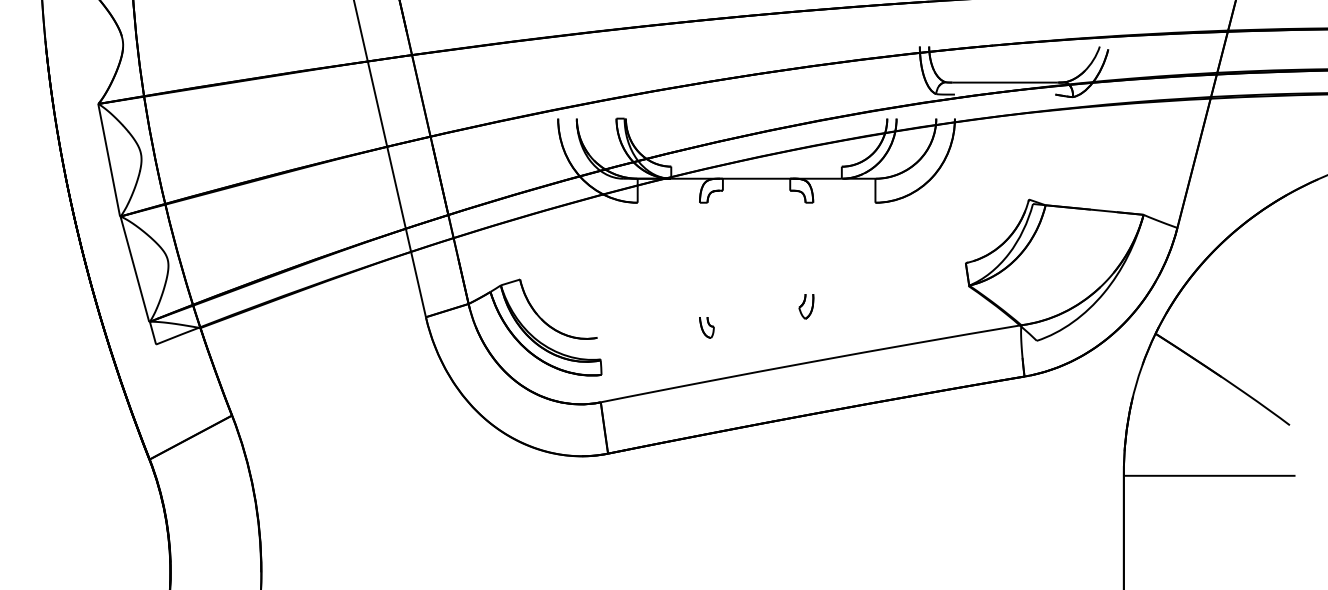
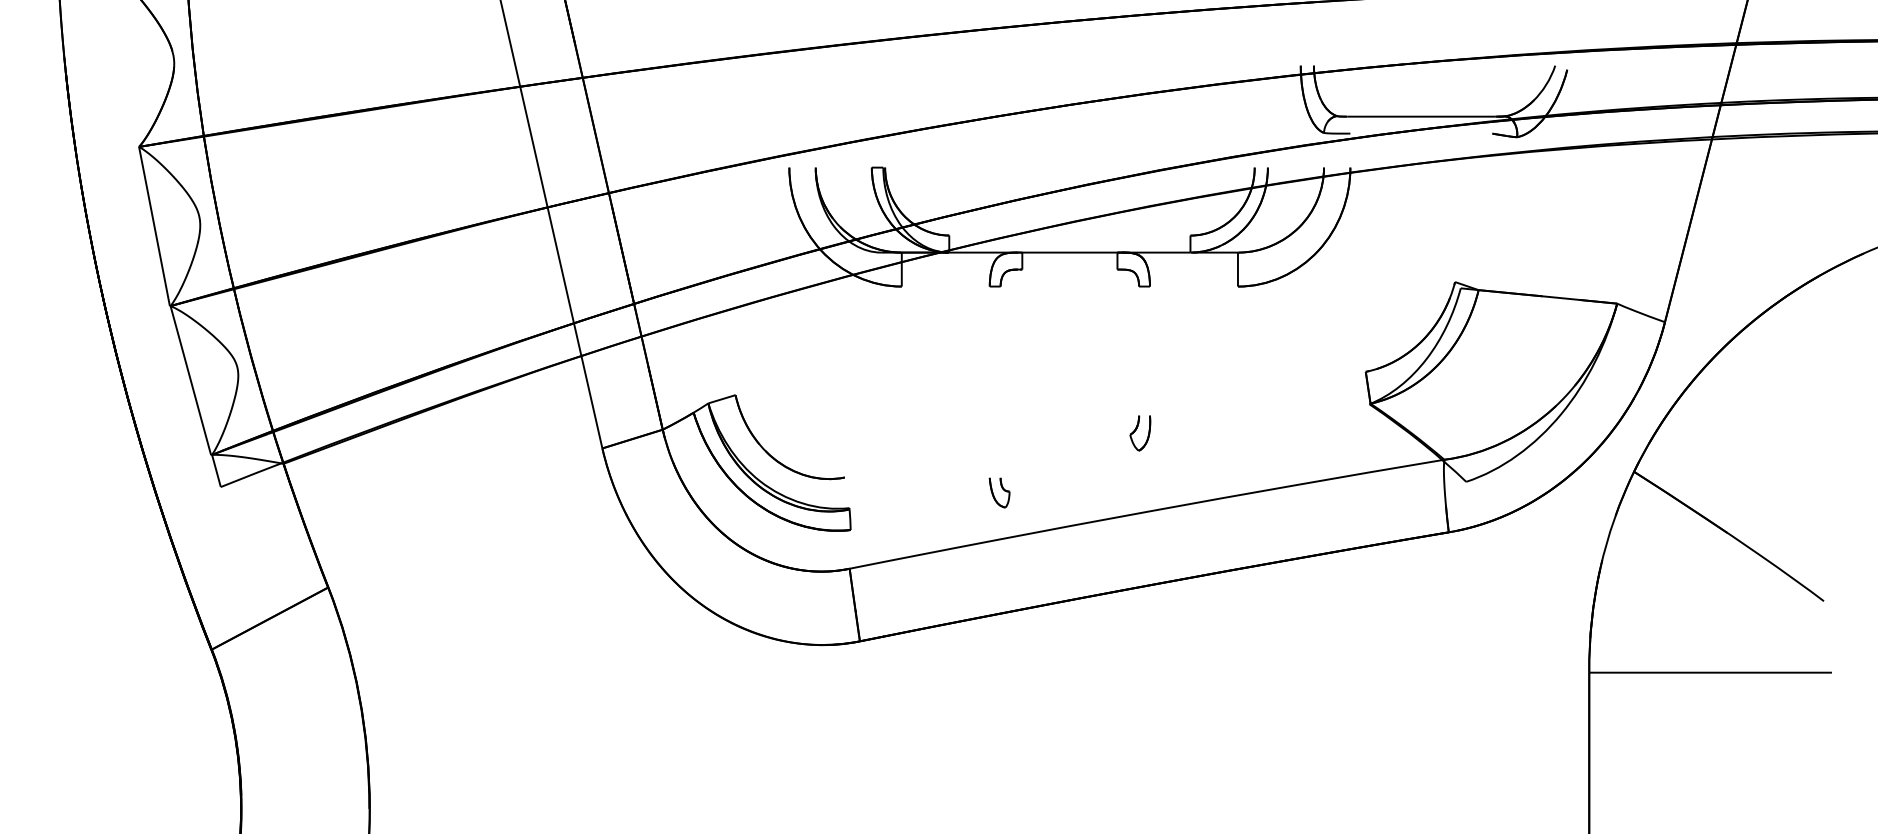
part: (706, 327) -> (999, 492), moved

